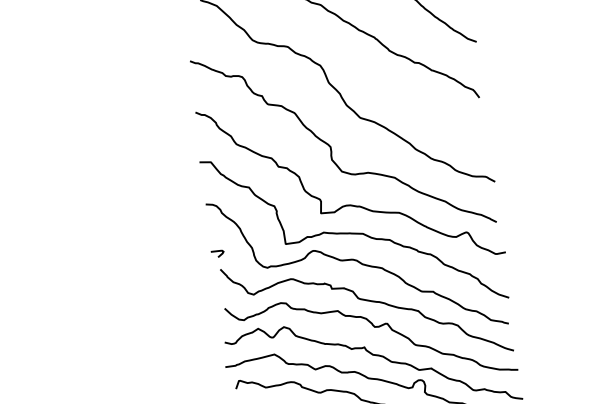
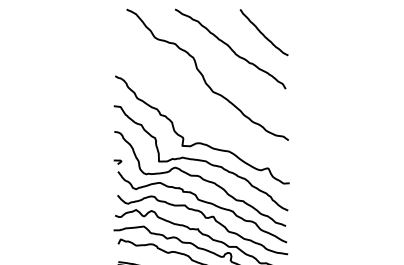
curve: (332, 147) -> (194, 107), removed

